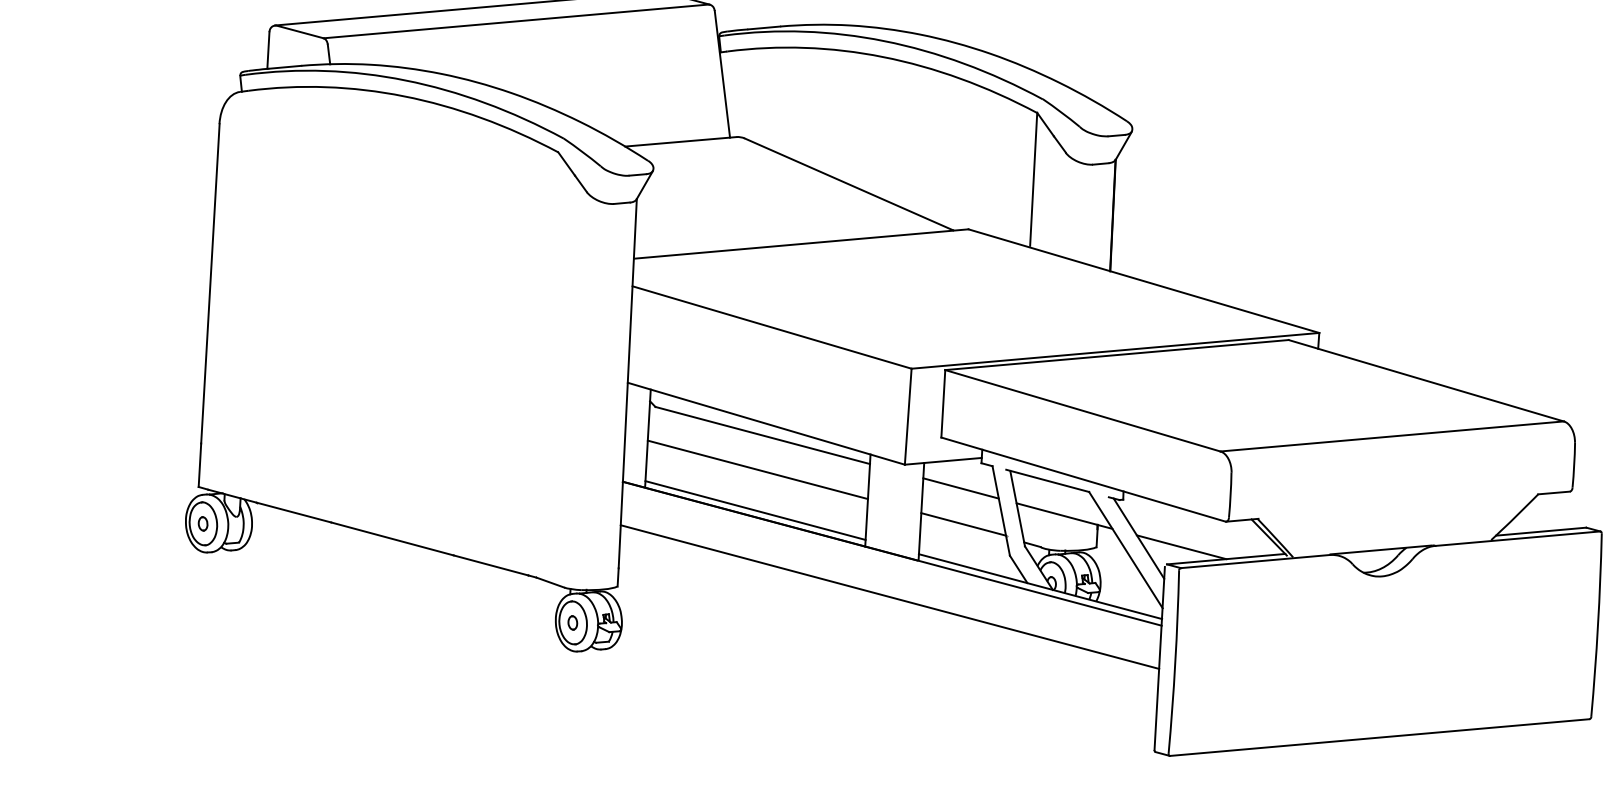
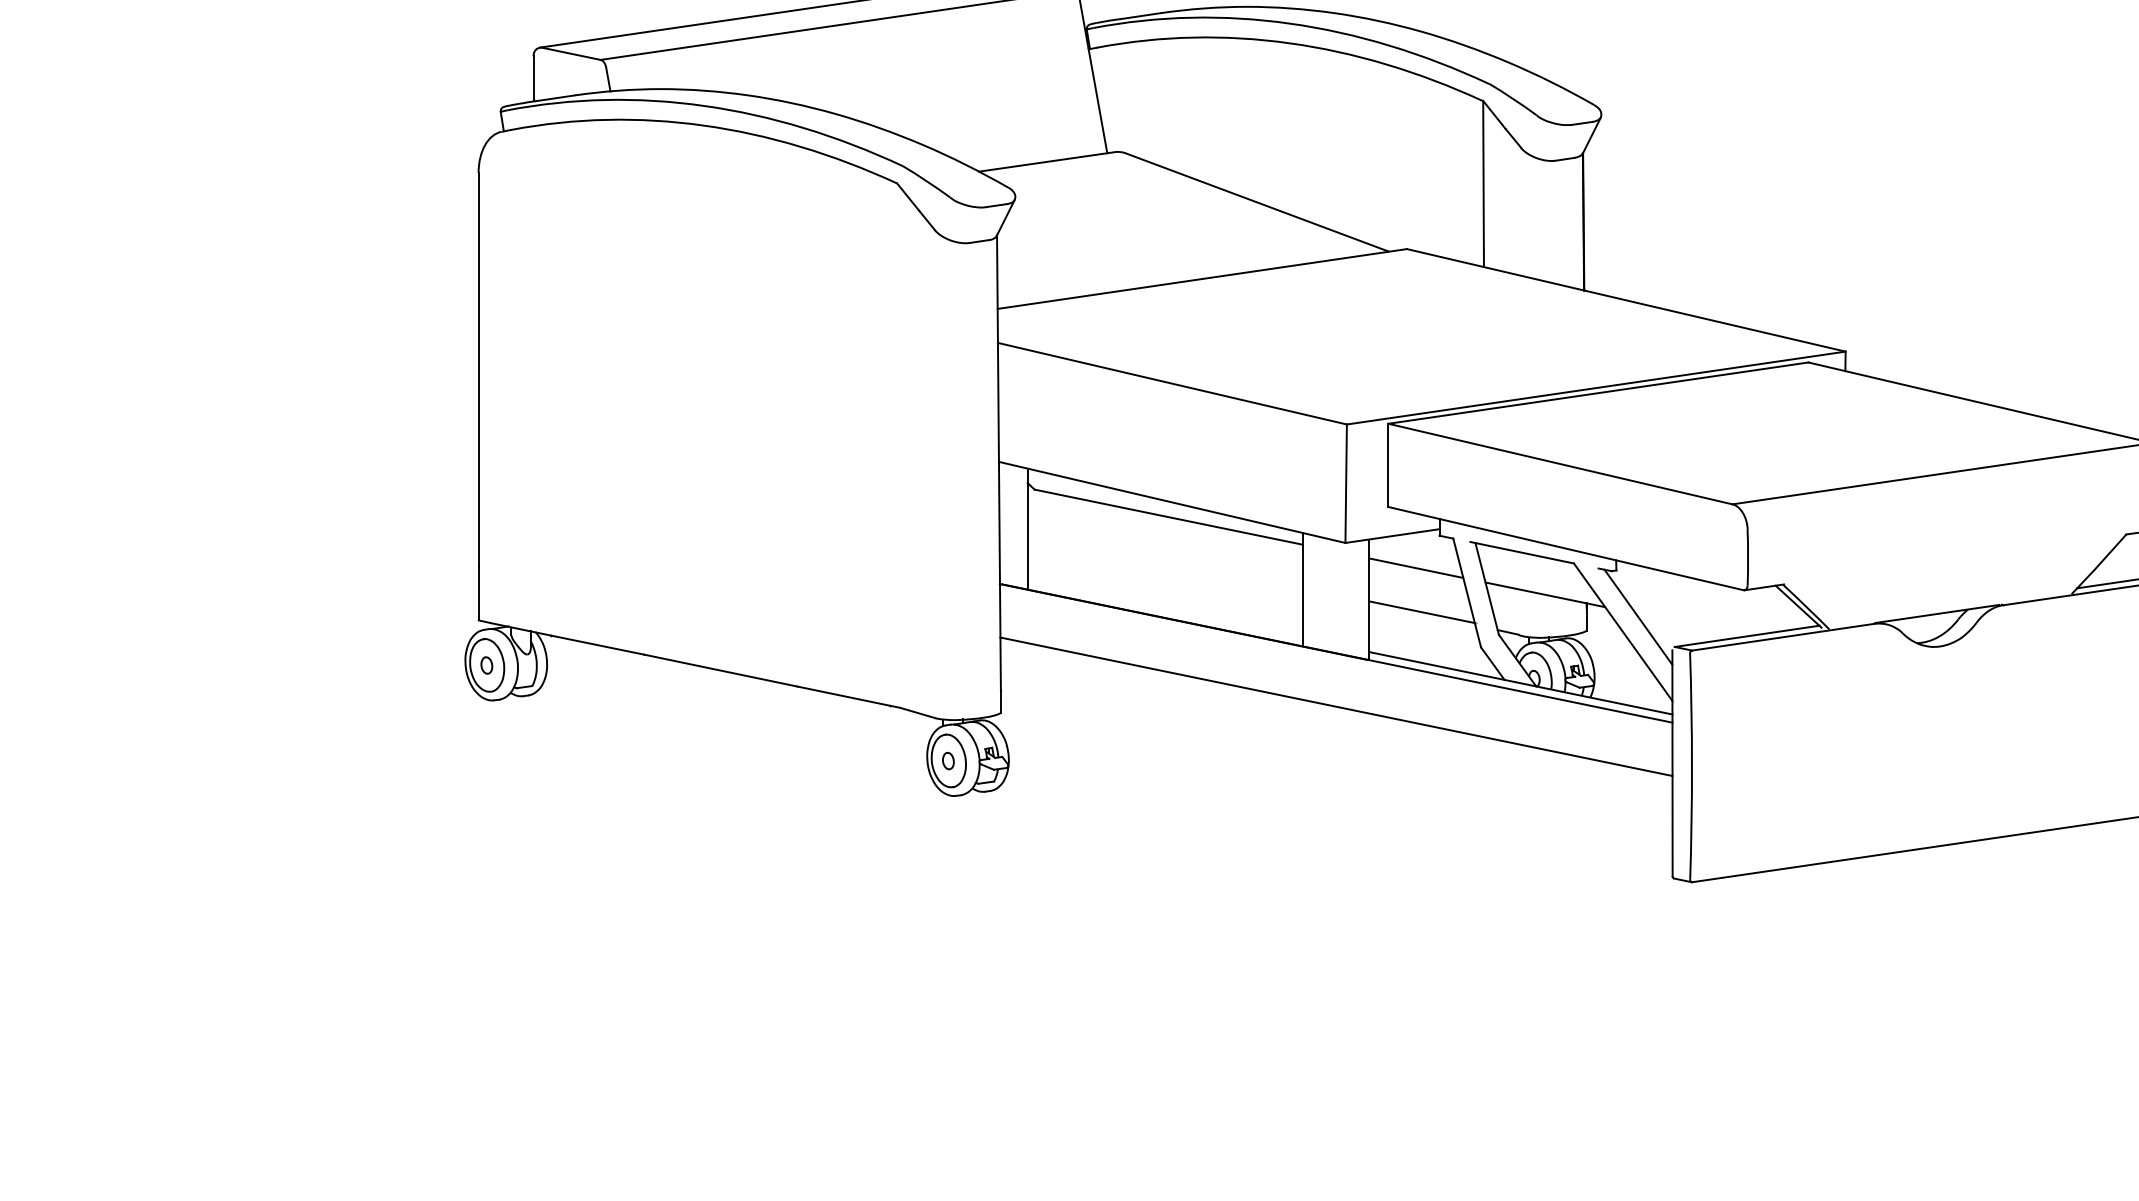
line: (757, 469) -> (1164, 559), removed
line: (755, 510) -> (1164, 609), removed
line: (1181, 546) -> (1691, 624), removed

